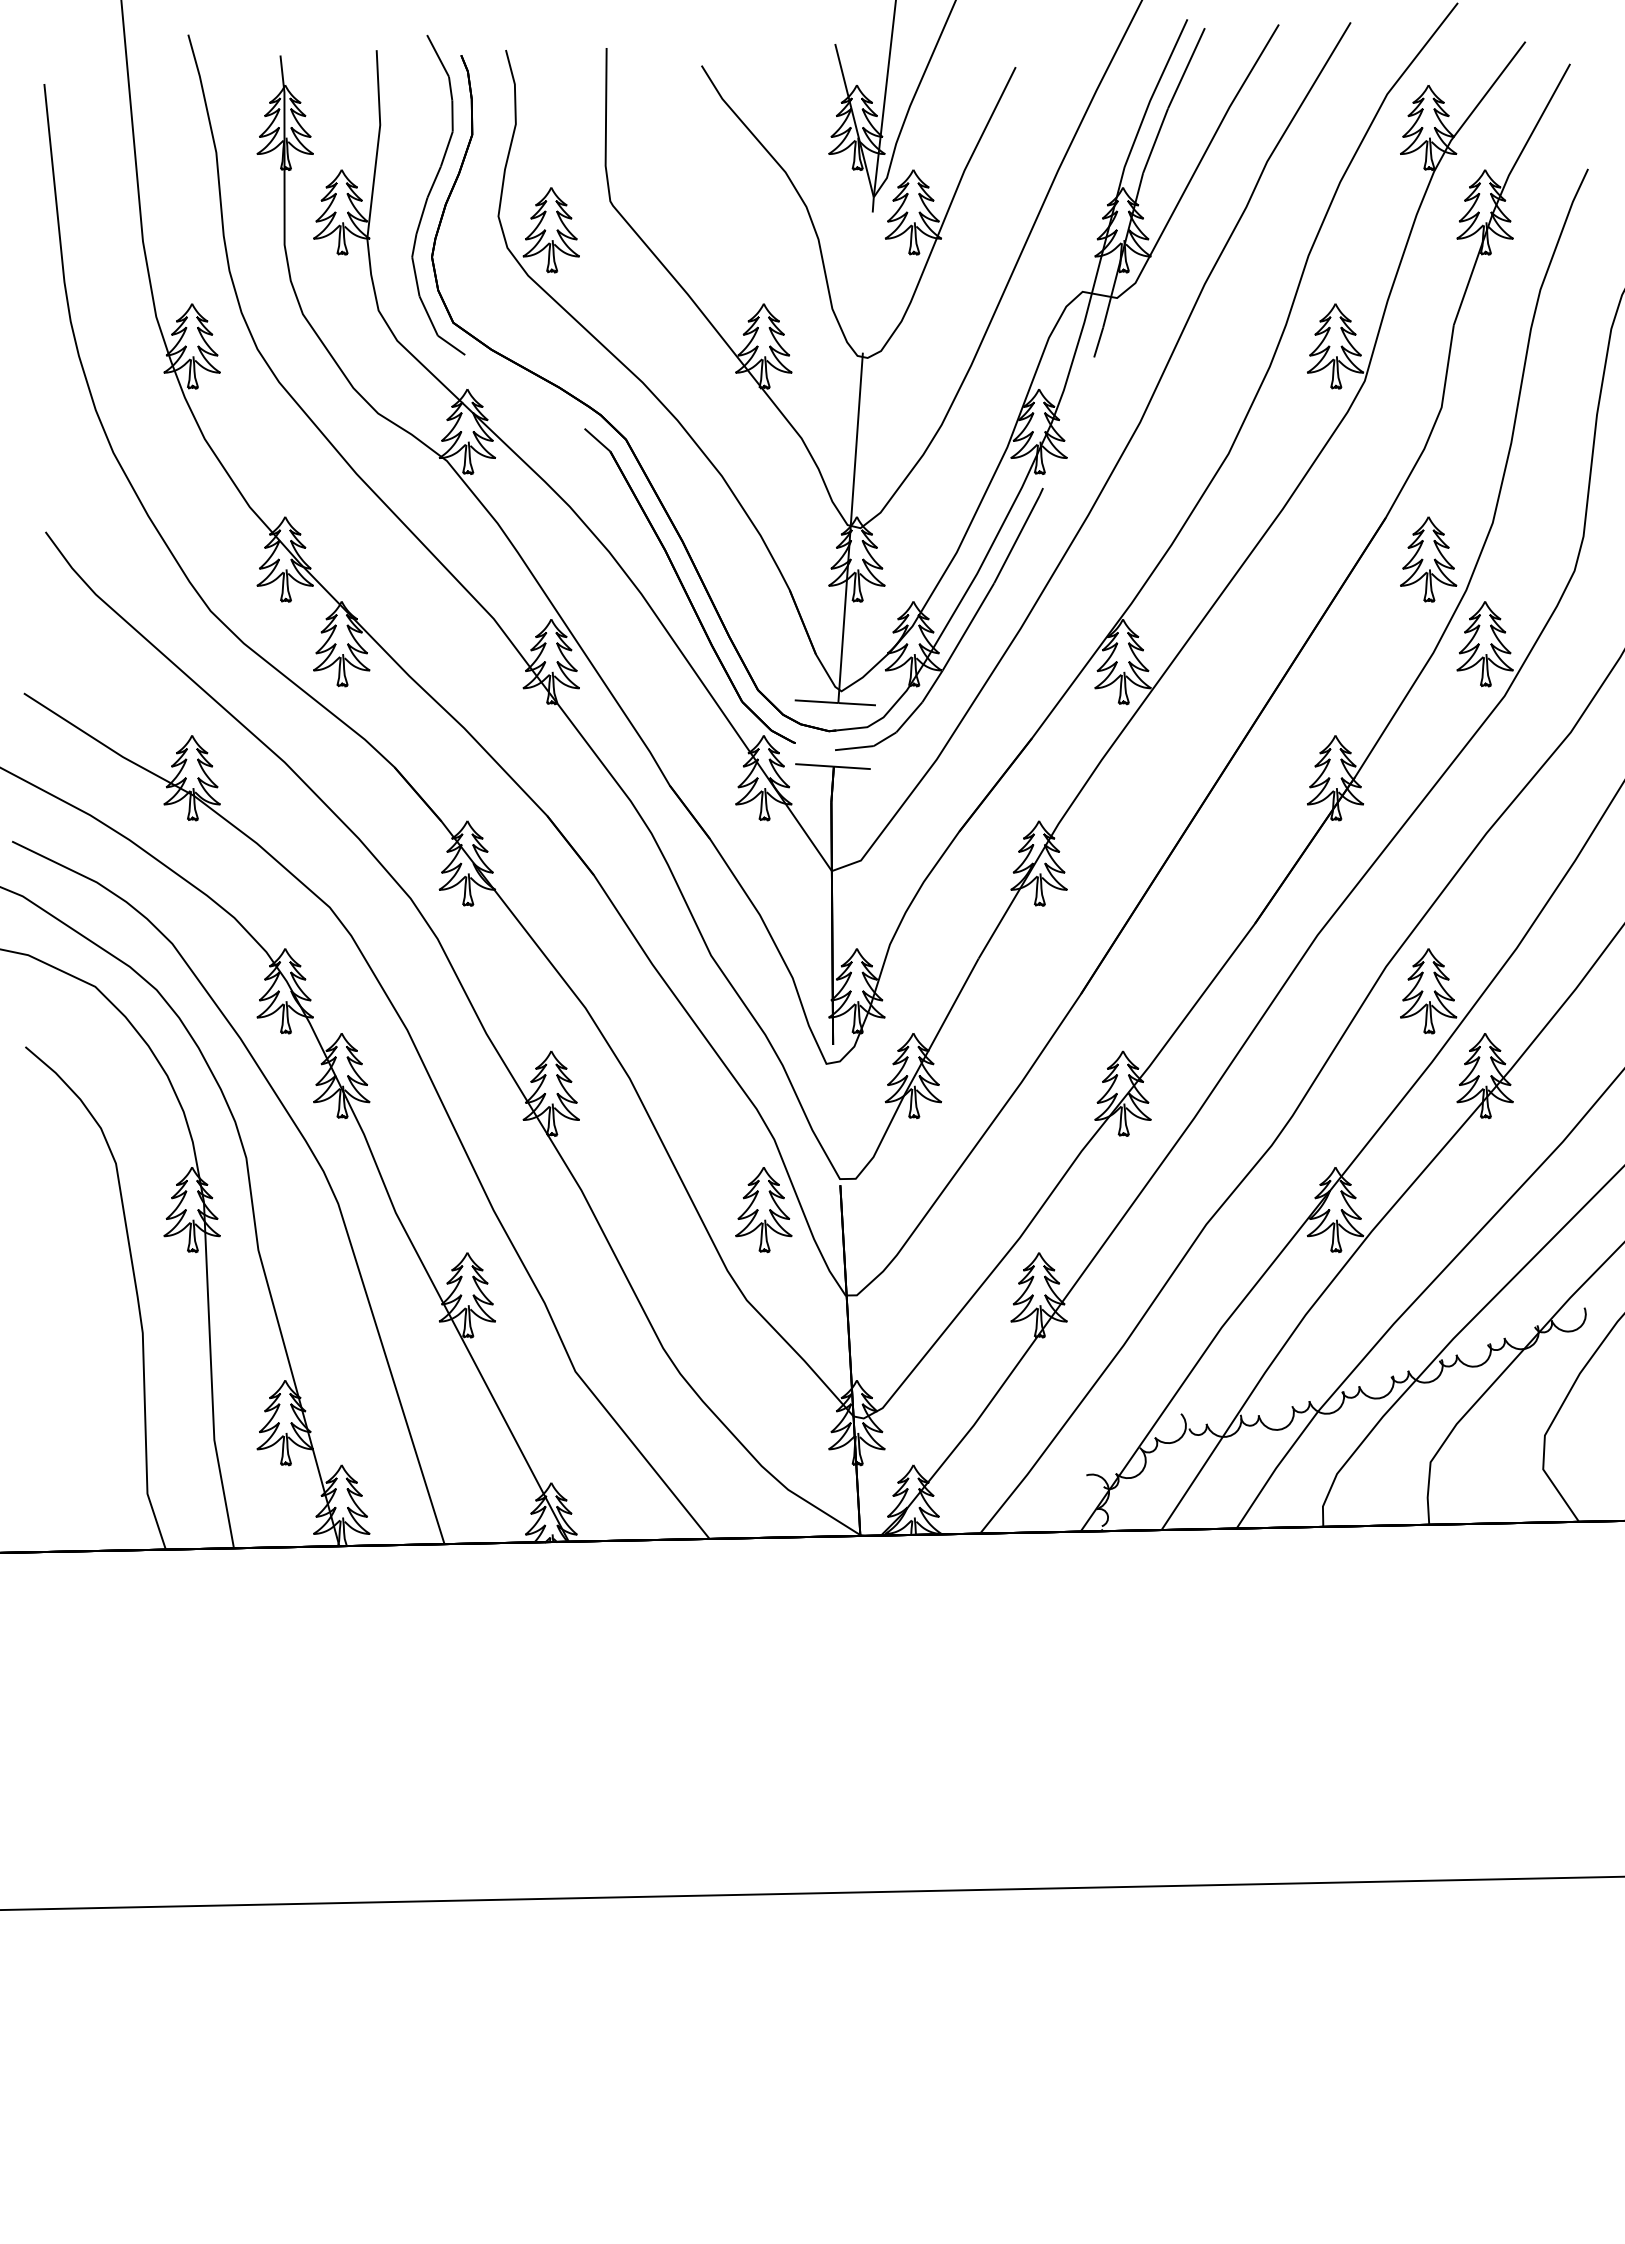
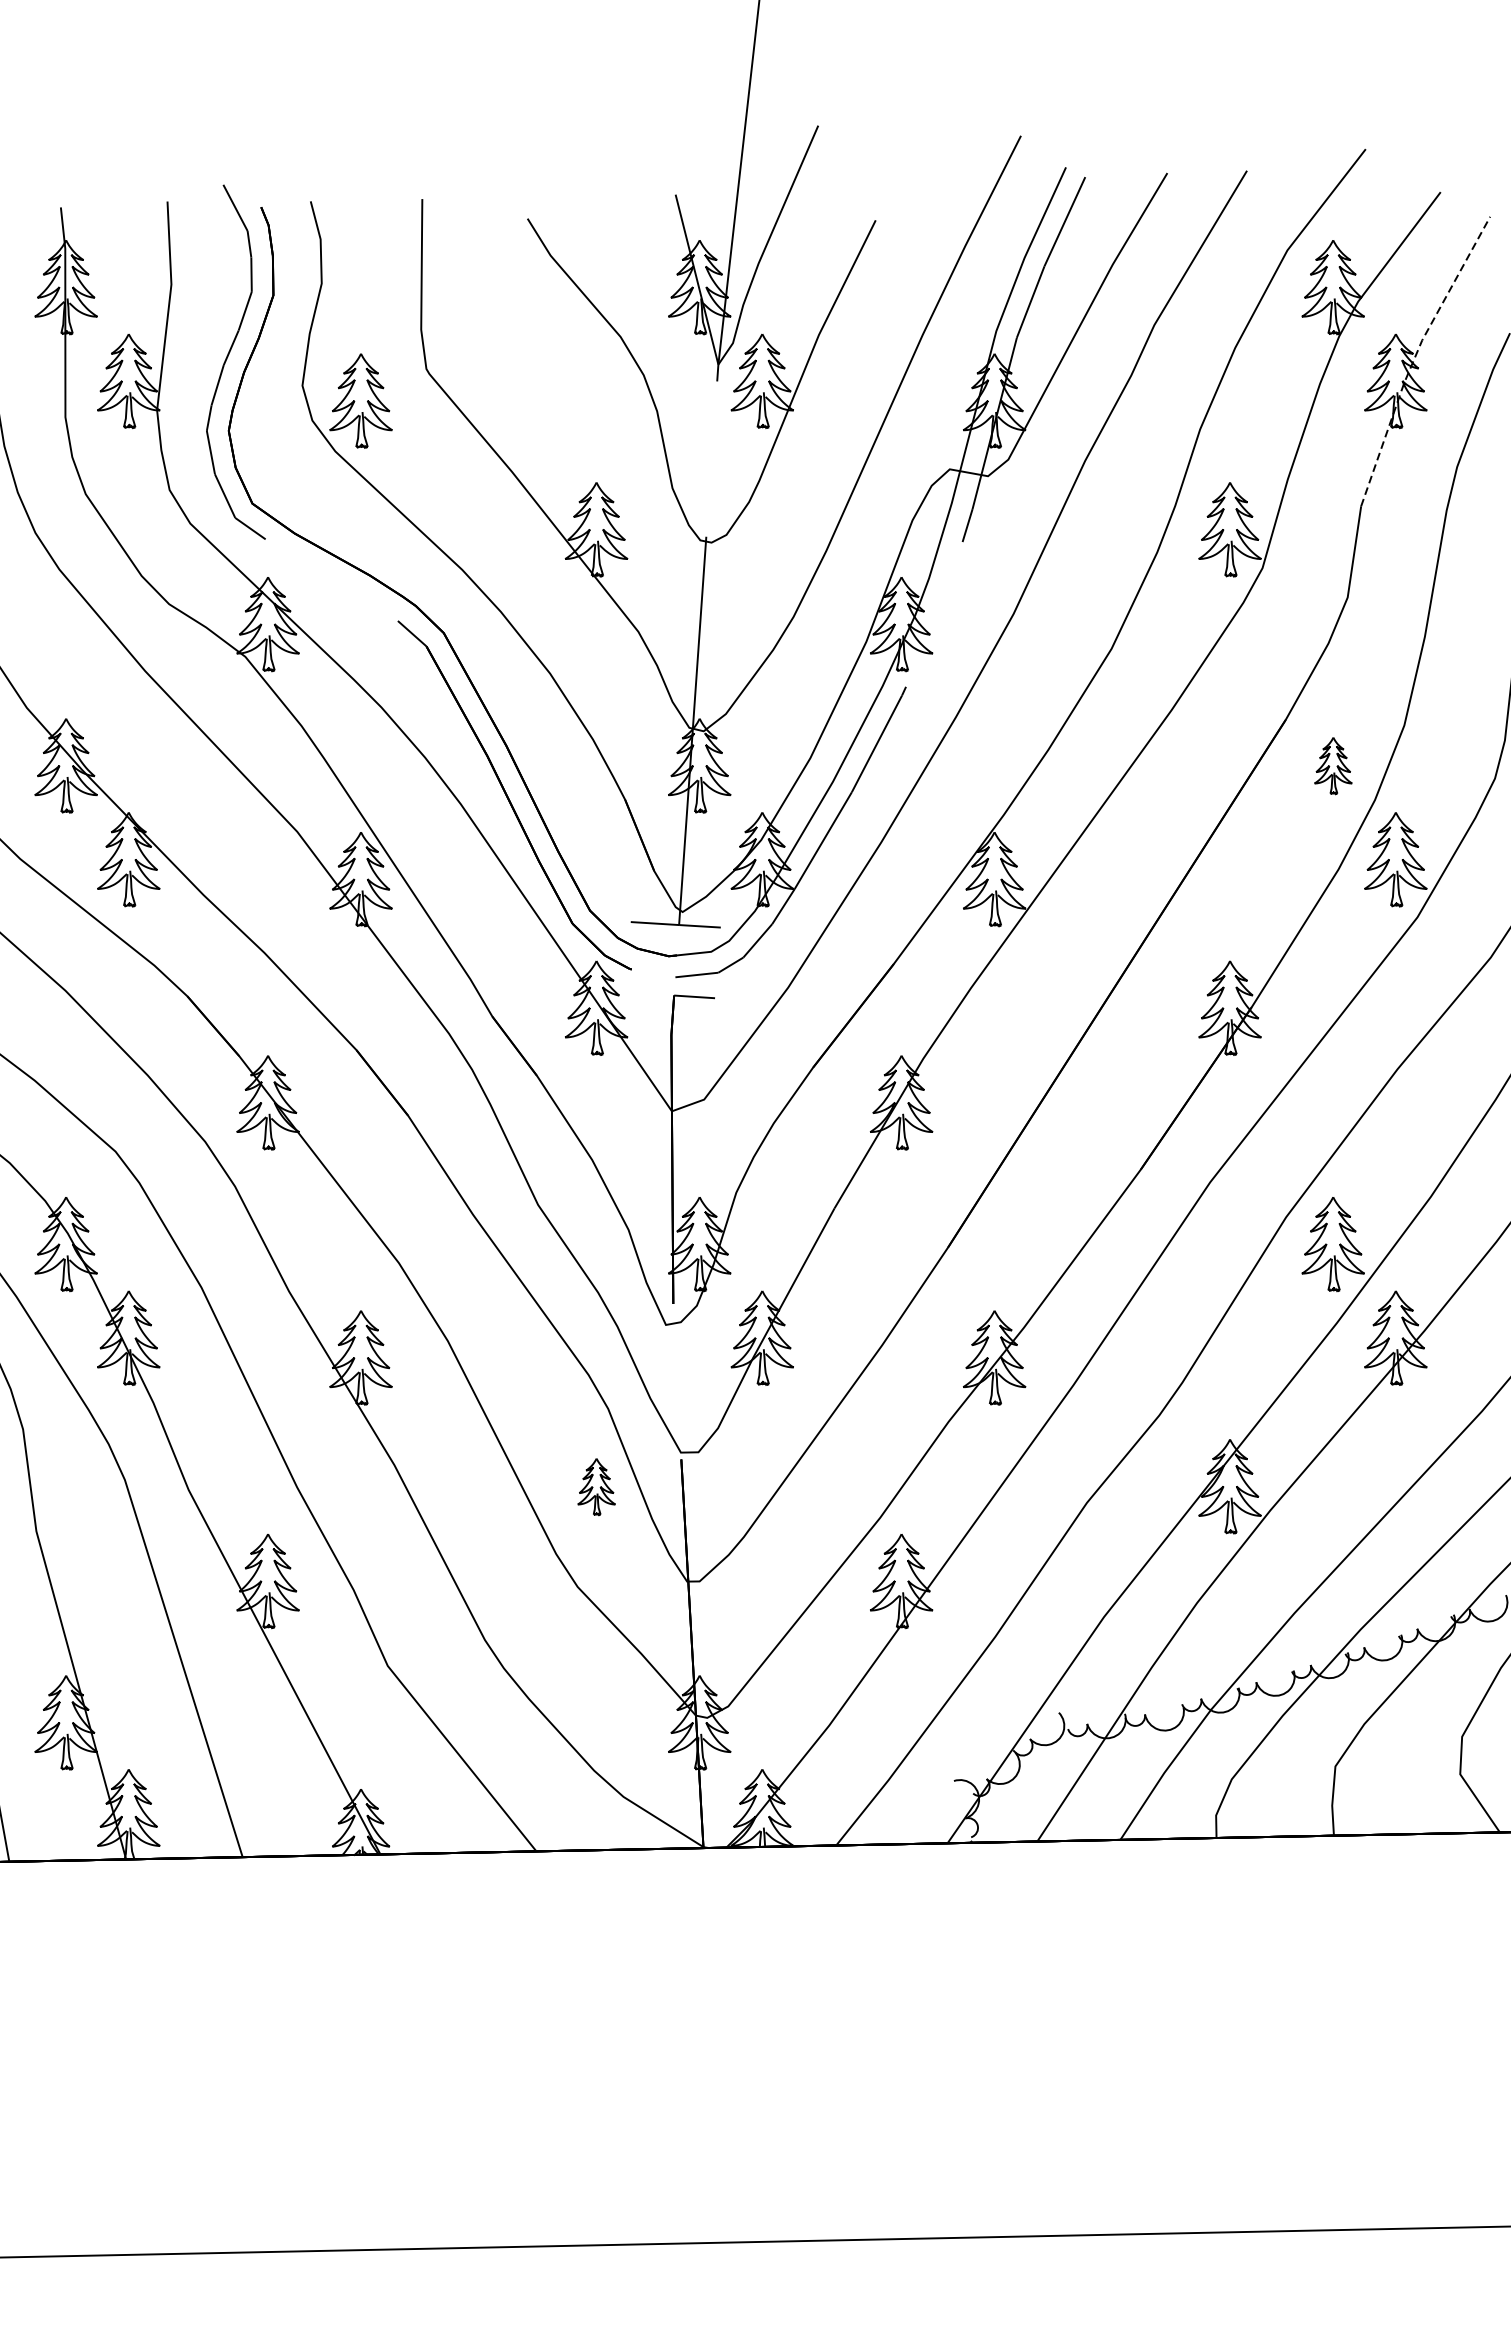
line: (1502, 190) -> (1415, 357), solid -> dashed
part: (1428, 559) -> (1333, 765), size x0.6
line: (814, 765) -> (652, 994), removed
part: (763, 1210) -> (596, 1487), size x0.6

